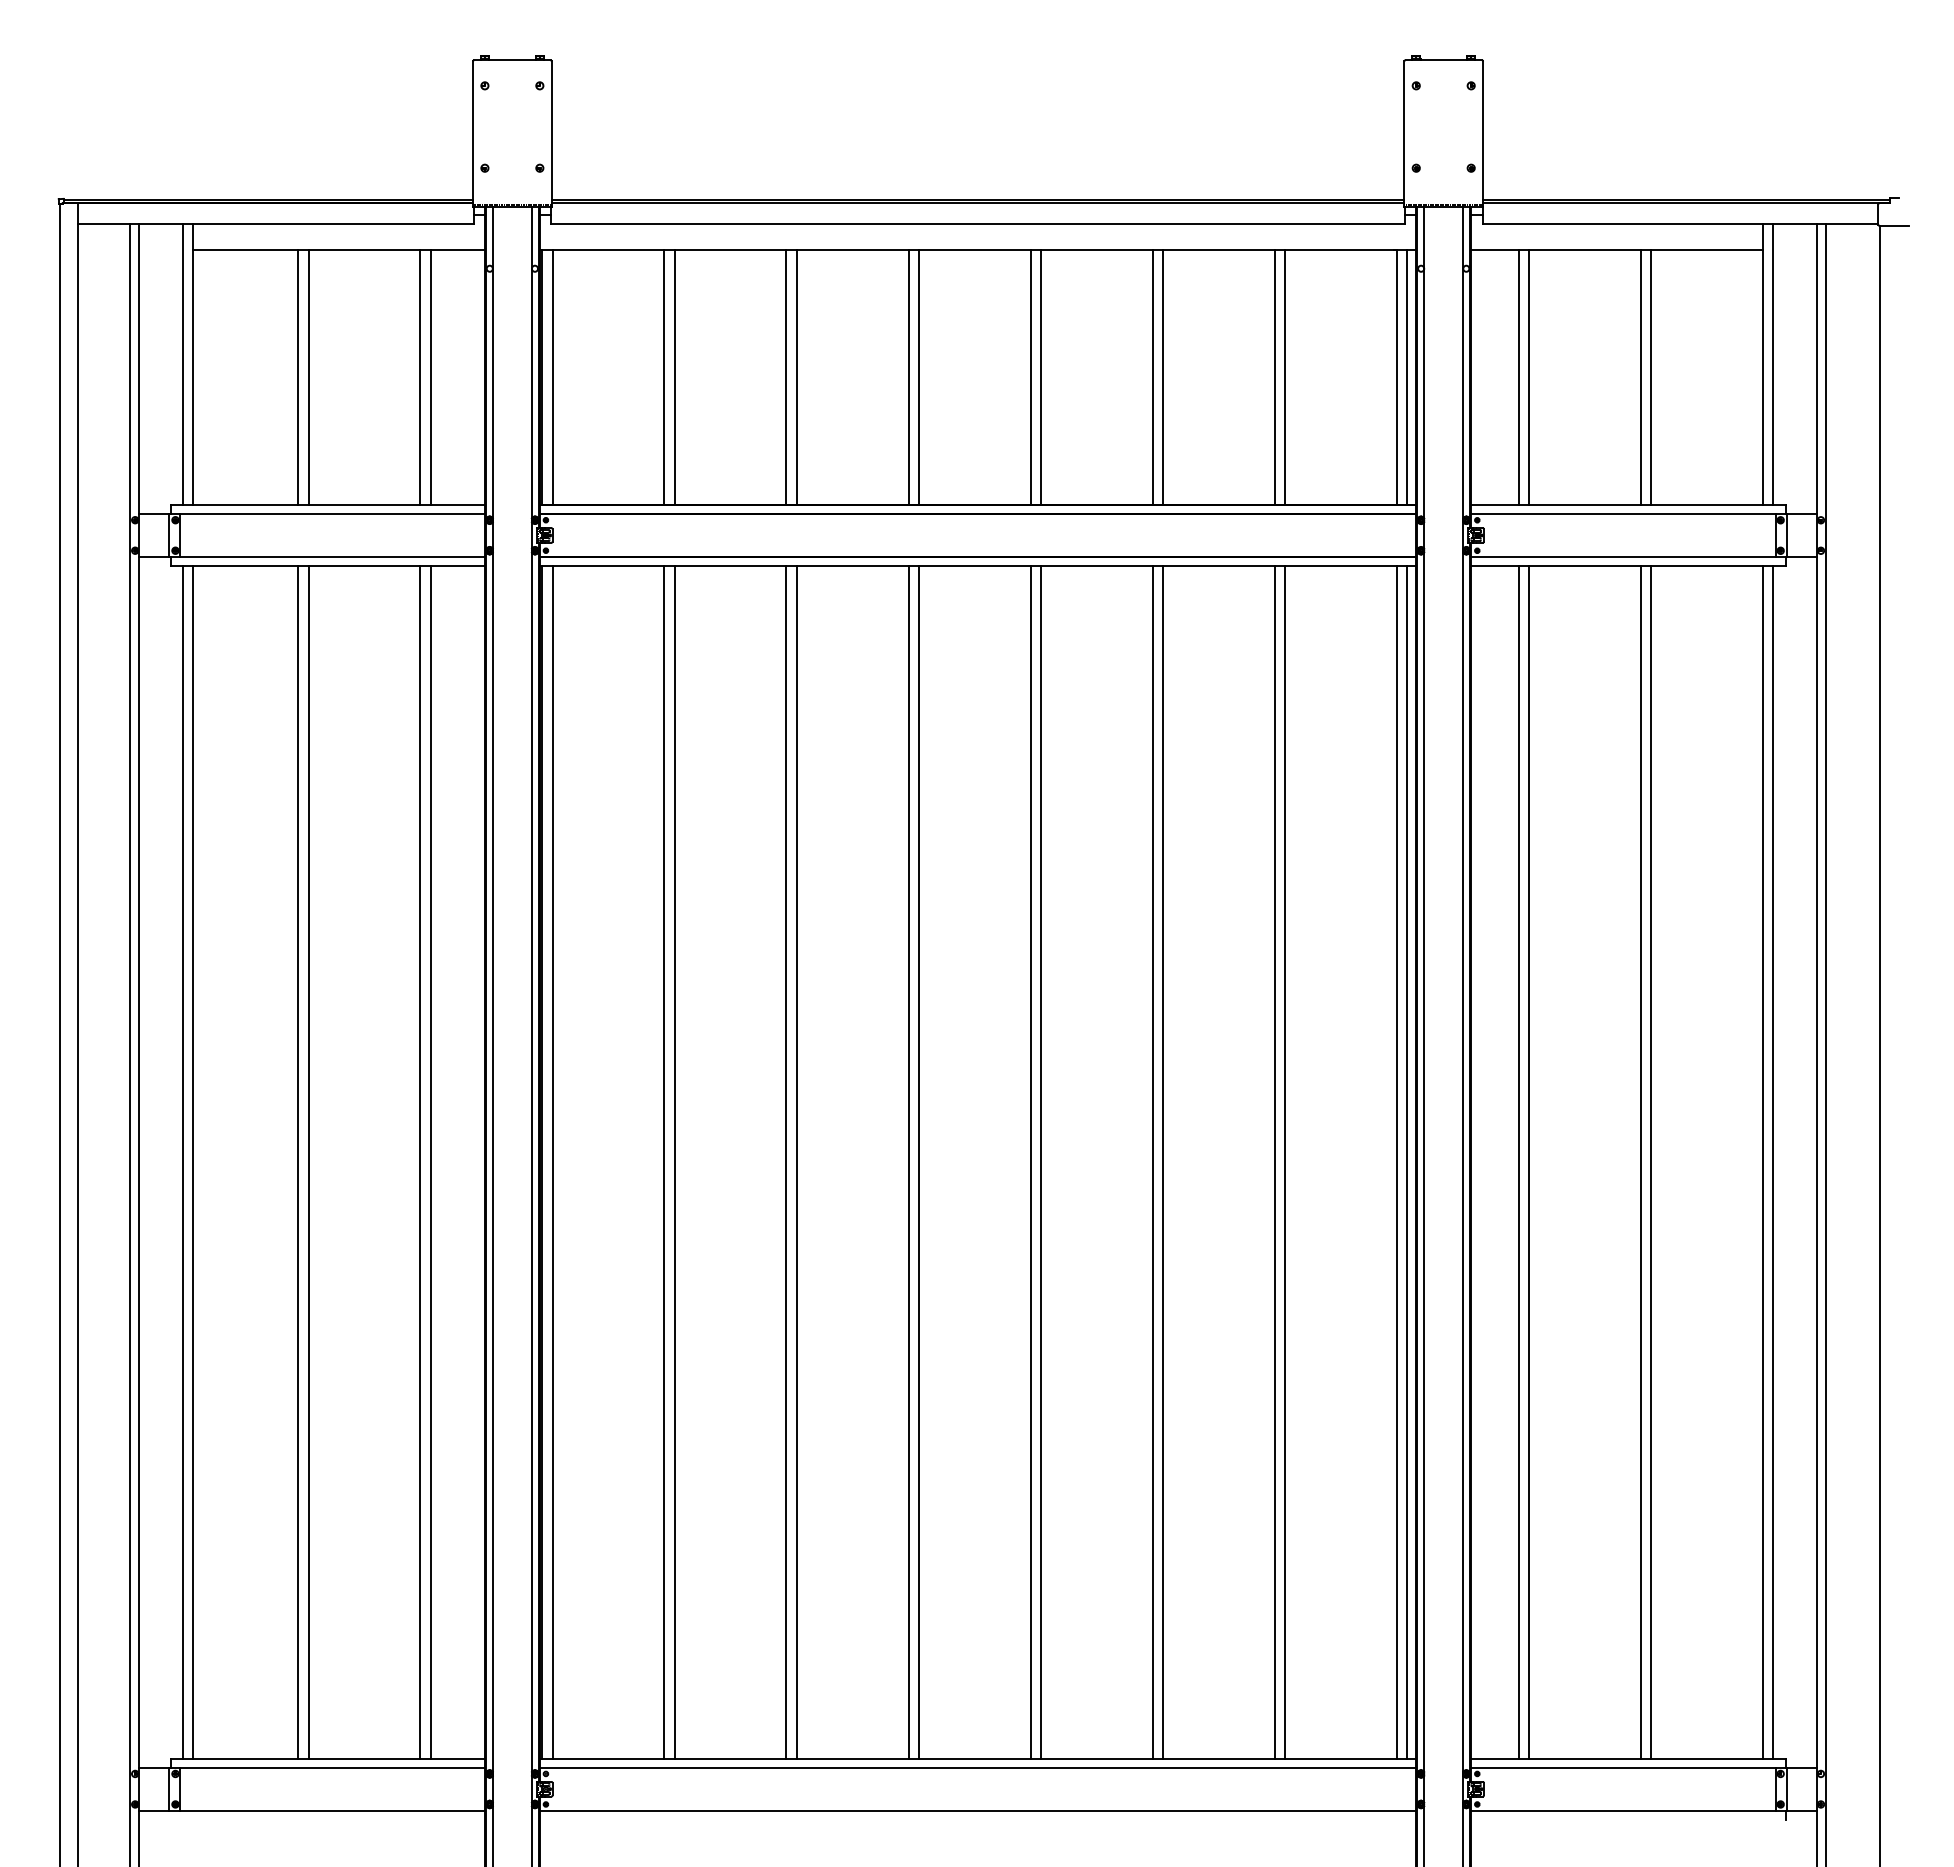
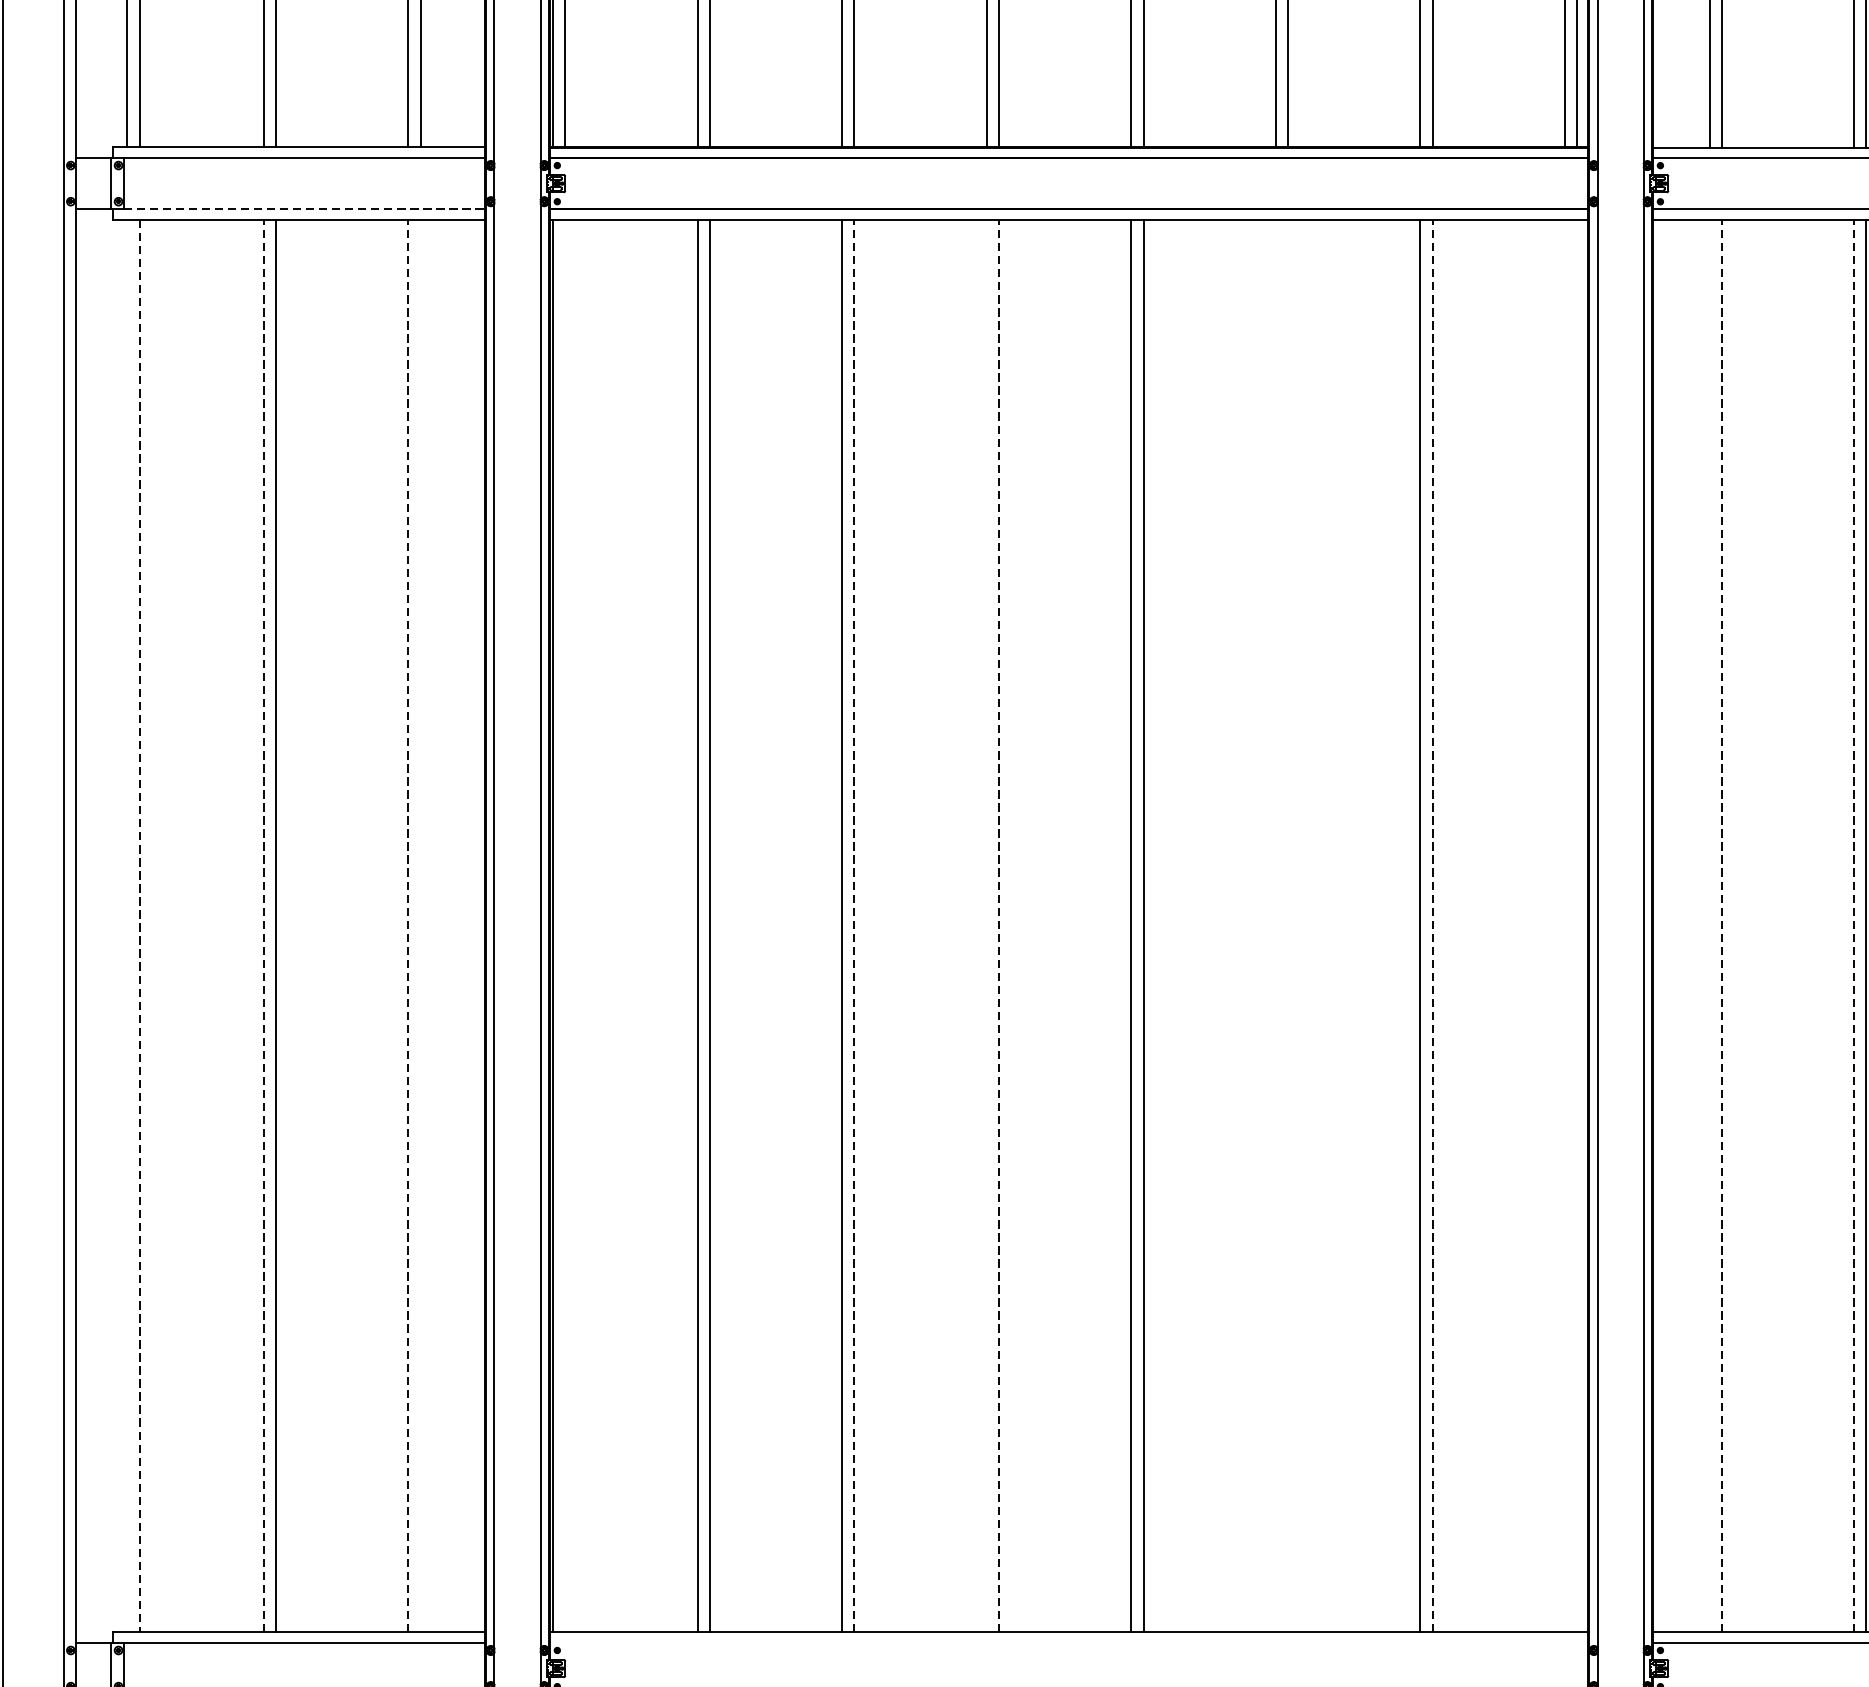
line: (332, 556) -> (304, 208), solid -> dashed
line: (298, 1161) -> (264, 925), solid -> dashed
line: (420, 1161) -> (408, 925), solid -> dashed
line: (796, 1161) -> (854, 925), solid -> dashed
line: (918, 1161) -> (998, 925), solid -> dashed
line: (1285, 1161) -> (1433, 925), solid -> dashed
line: (1529, 1161) -> (1722, 925), solid -> dashed
line: (1640, 1161) -> (1853, 925), solid -> dashed
line: (182, 1162) -> (126, 926), removed
line: (193, 1162) -> (139, 926), solid -> dashed
line: (430, 1162) -> (420, 926), removed
line: (552, 1162) -> (565, 926), removed
line: (908, 1162) -> (986, 926), removed
line: (1152, 1162) -> (1275, 926), removed
line: (1163, 1162) -> (1288, 926), removed
line: (1396, 1162) -> (1564, 926), removed
line: (1407, 1162) -> (1577, 926), removed
line: (1518, 1162) -> (1709, 926), removed
line: (977, 1767) -> (1068, 1642), removed

